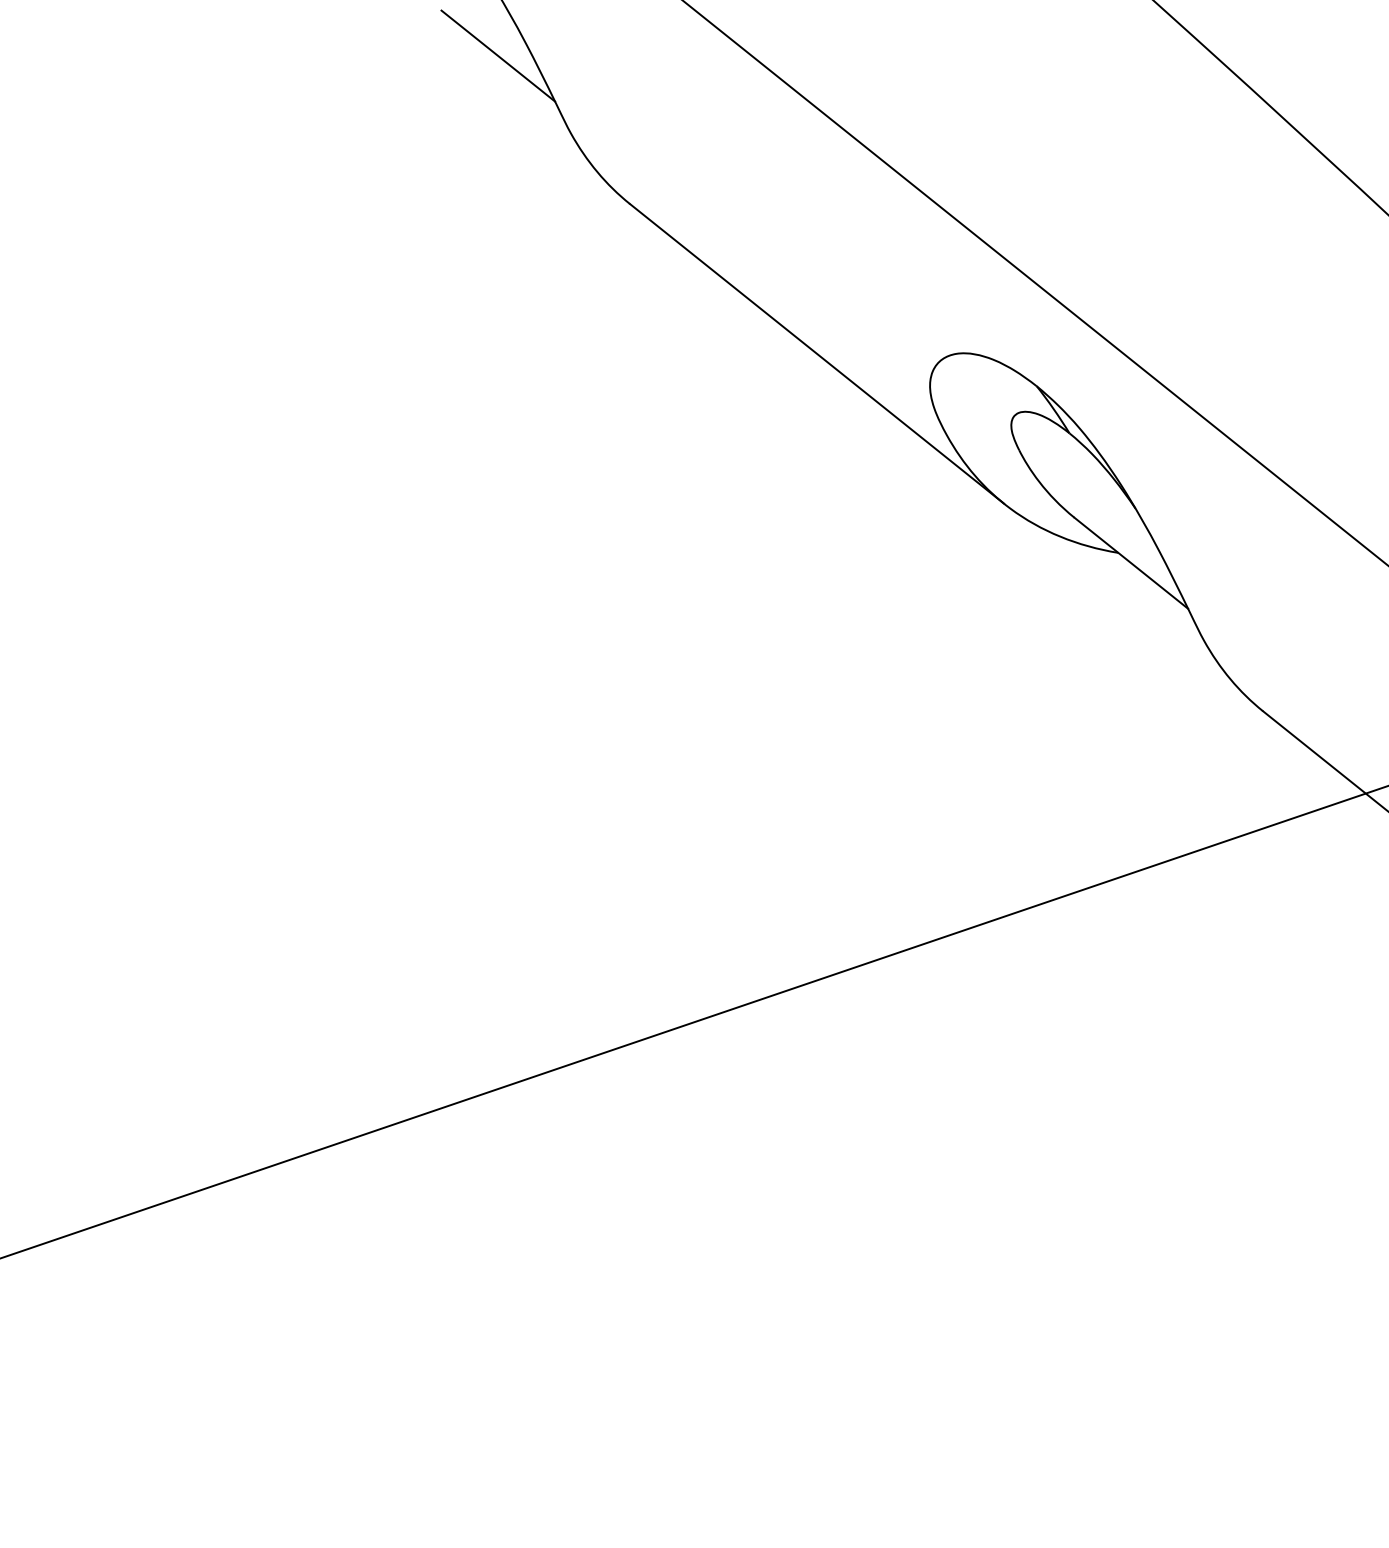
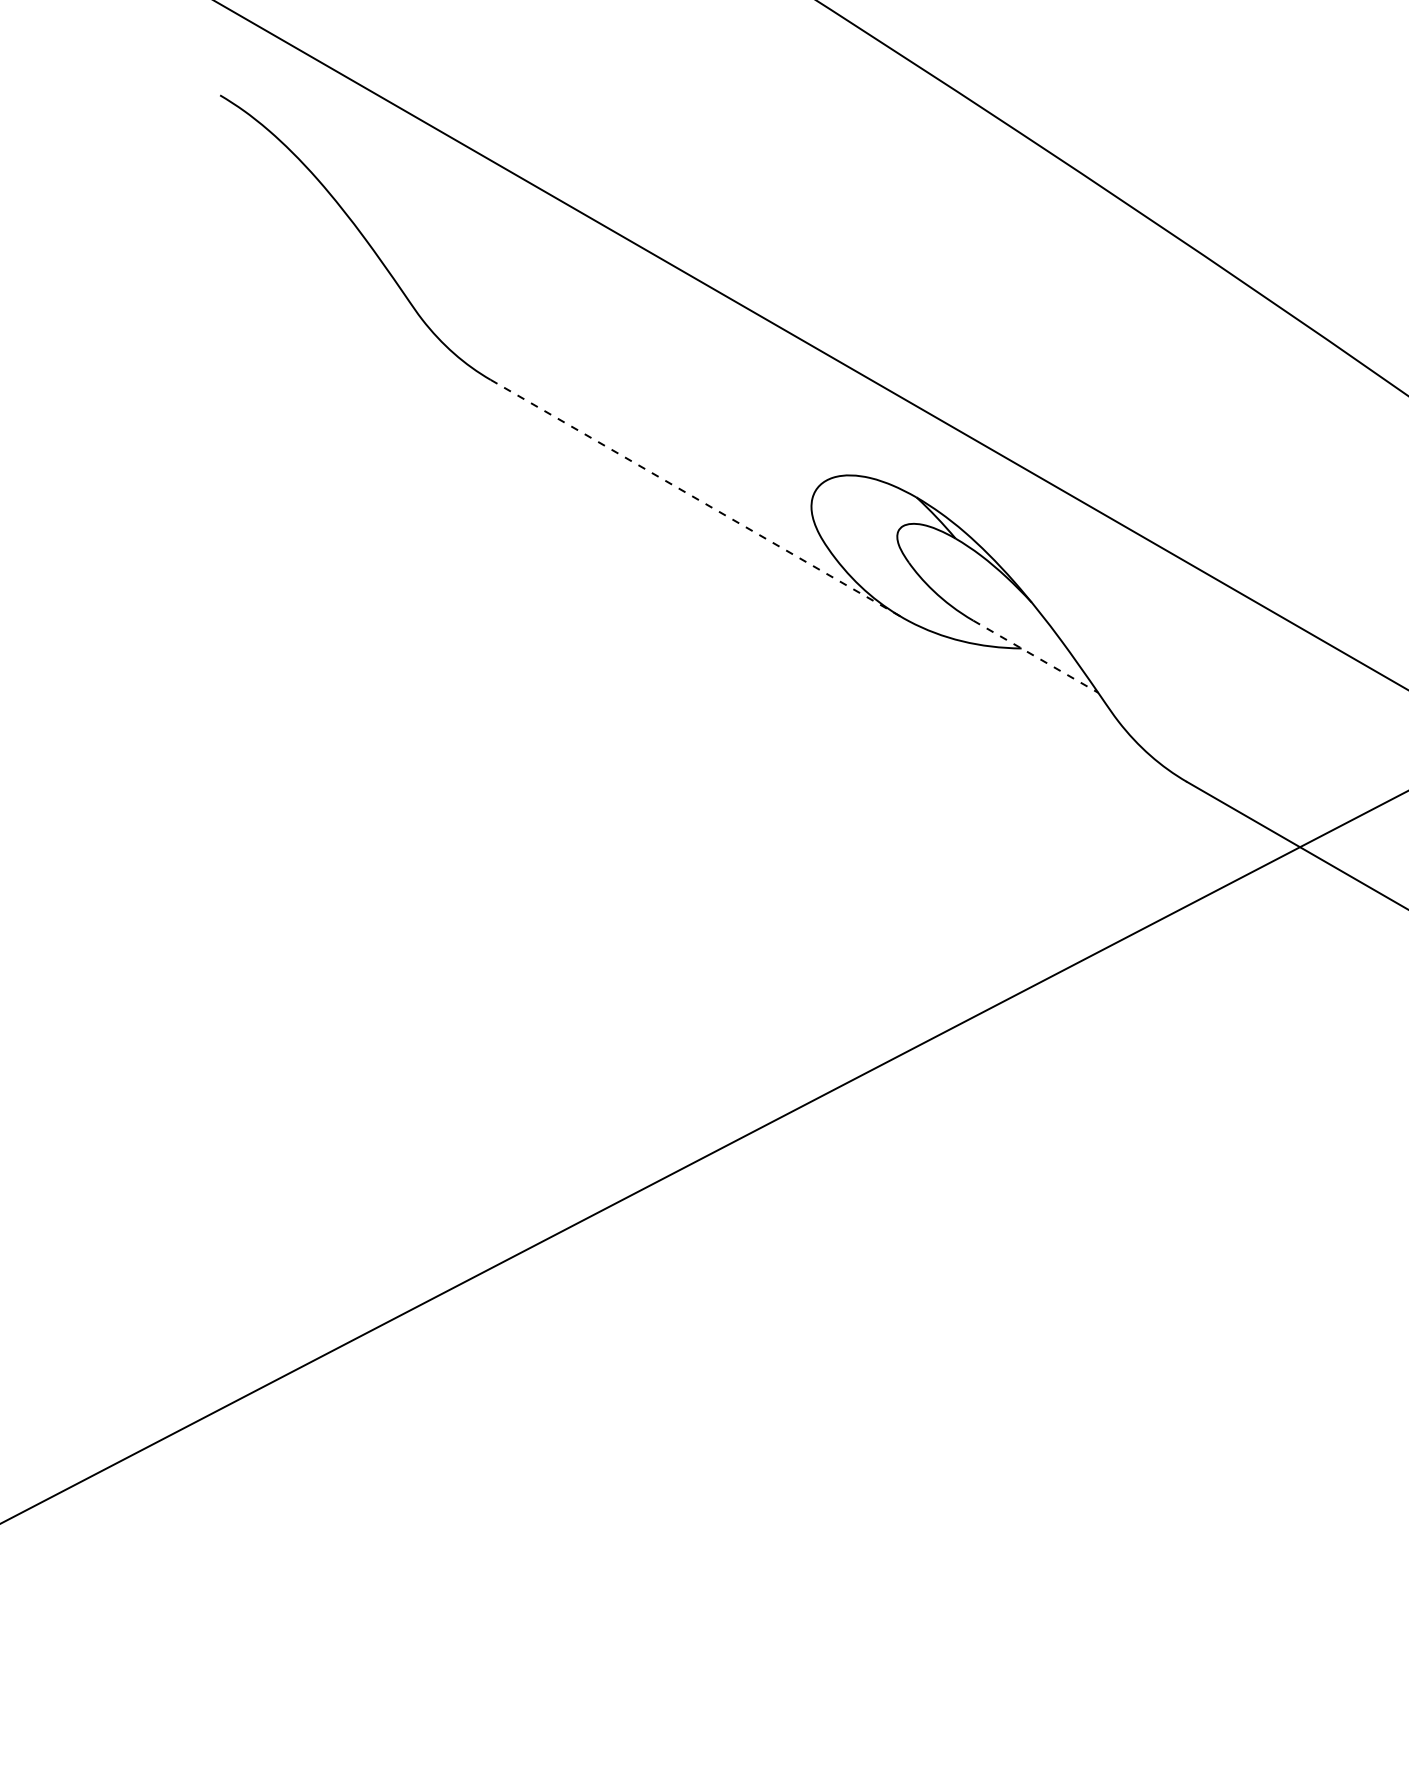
line: (498, 55) -> (339, 254), removed
line: (817, 353) -> (696, 498), solid -> dashed
line: (1132, 563) -> (1036, 656), solid -> dashed

